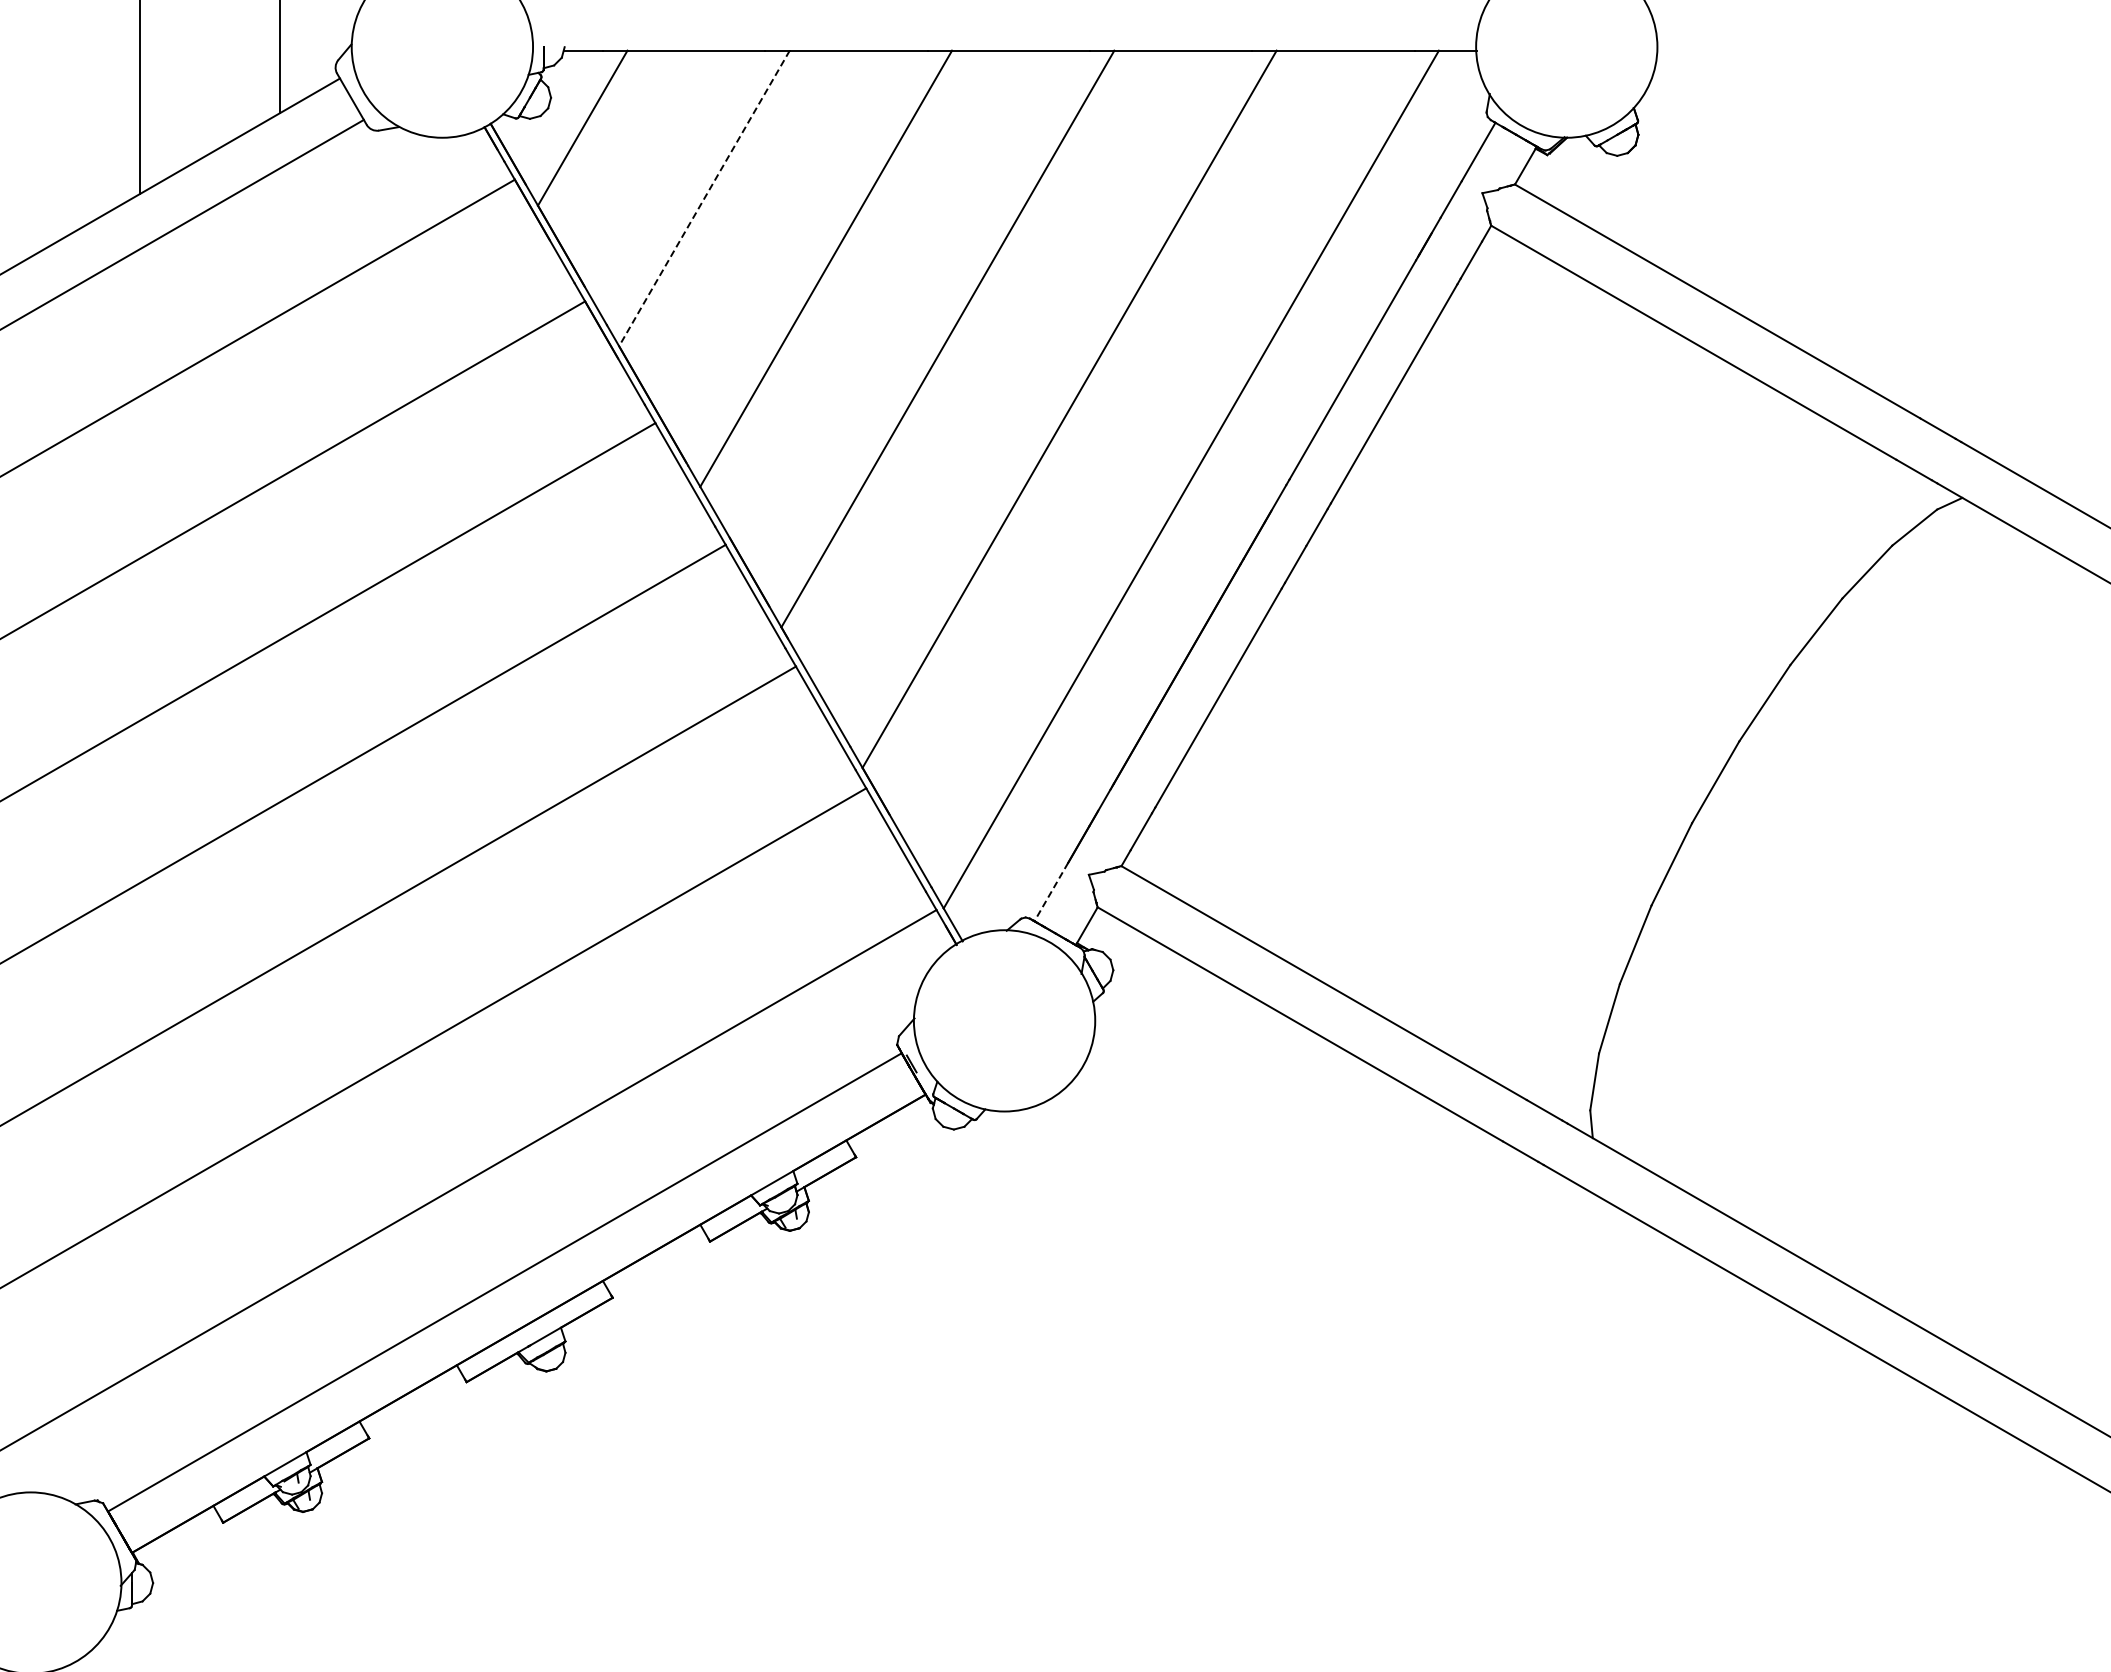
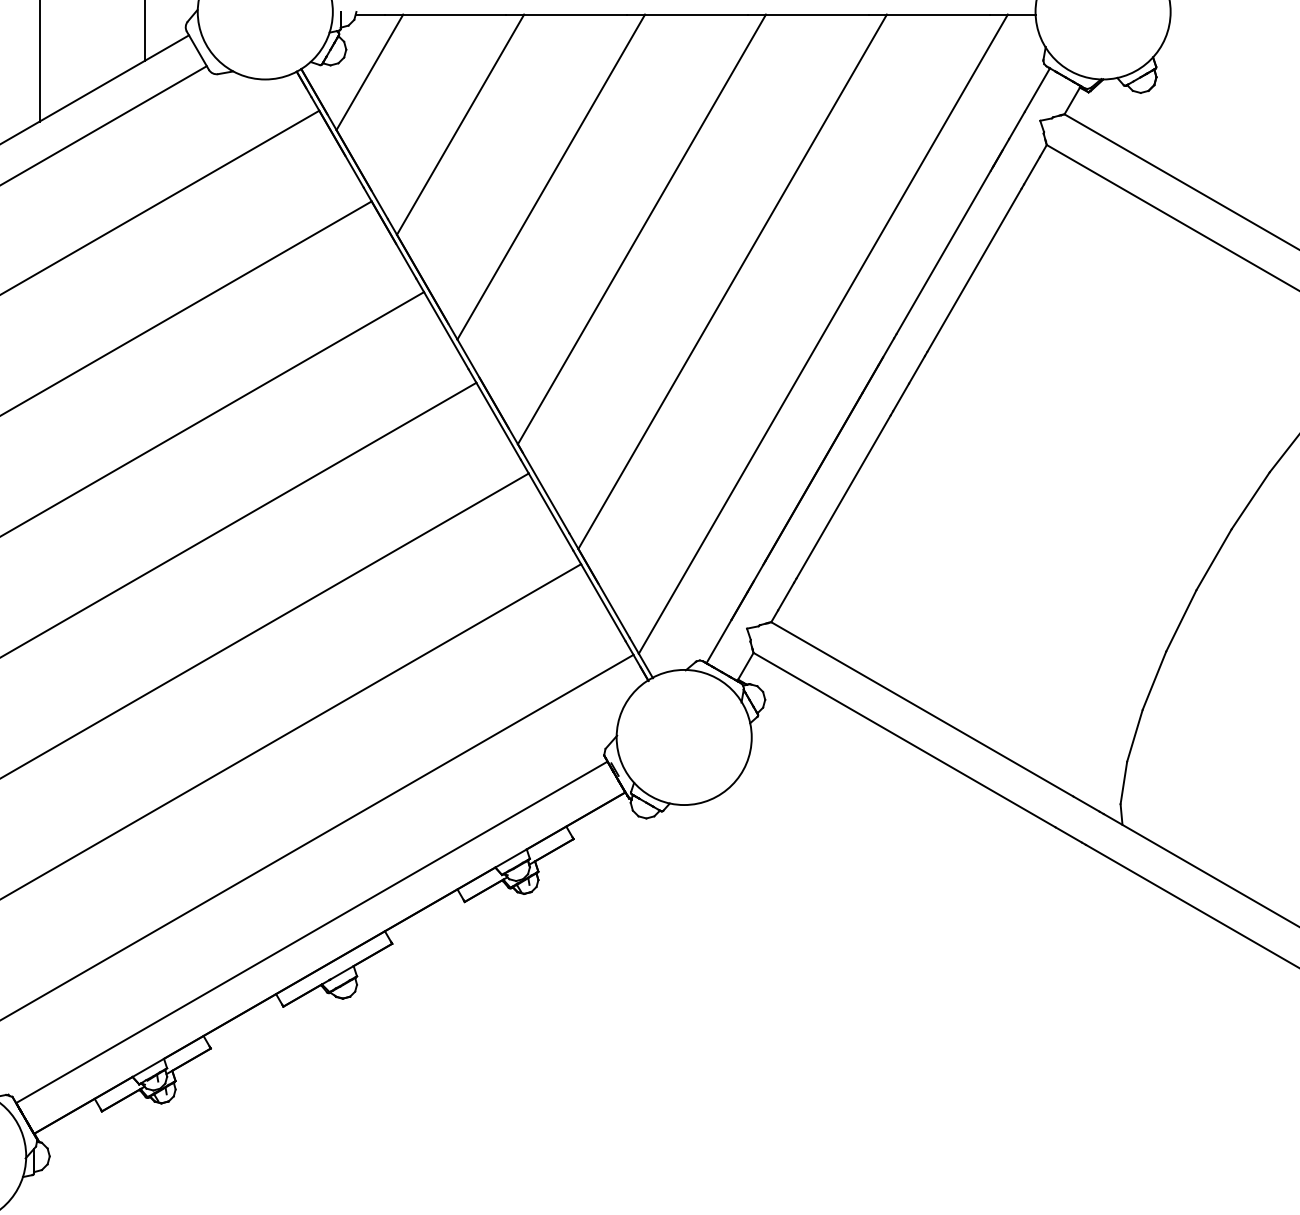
line: (704, 198) -> (460, 124), dashed -> solid
line: (1051, 892) -> (719, 641), dashed -> solid

